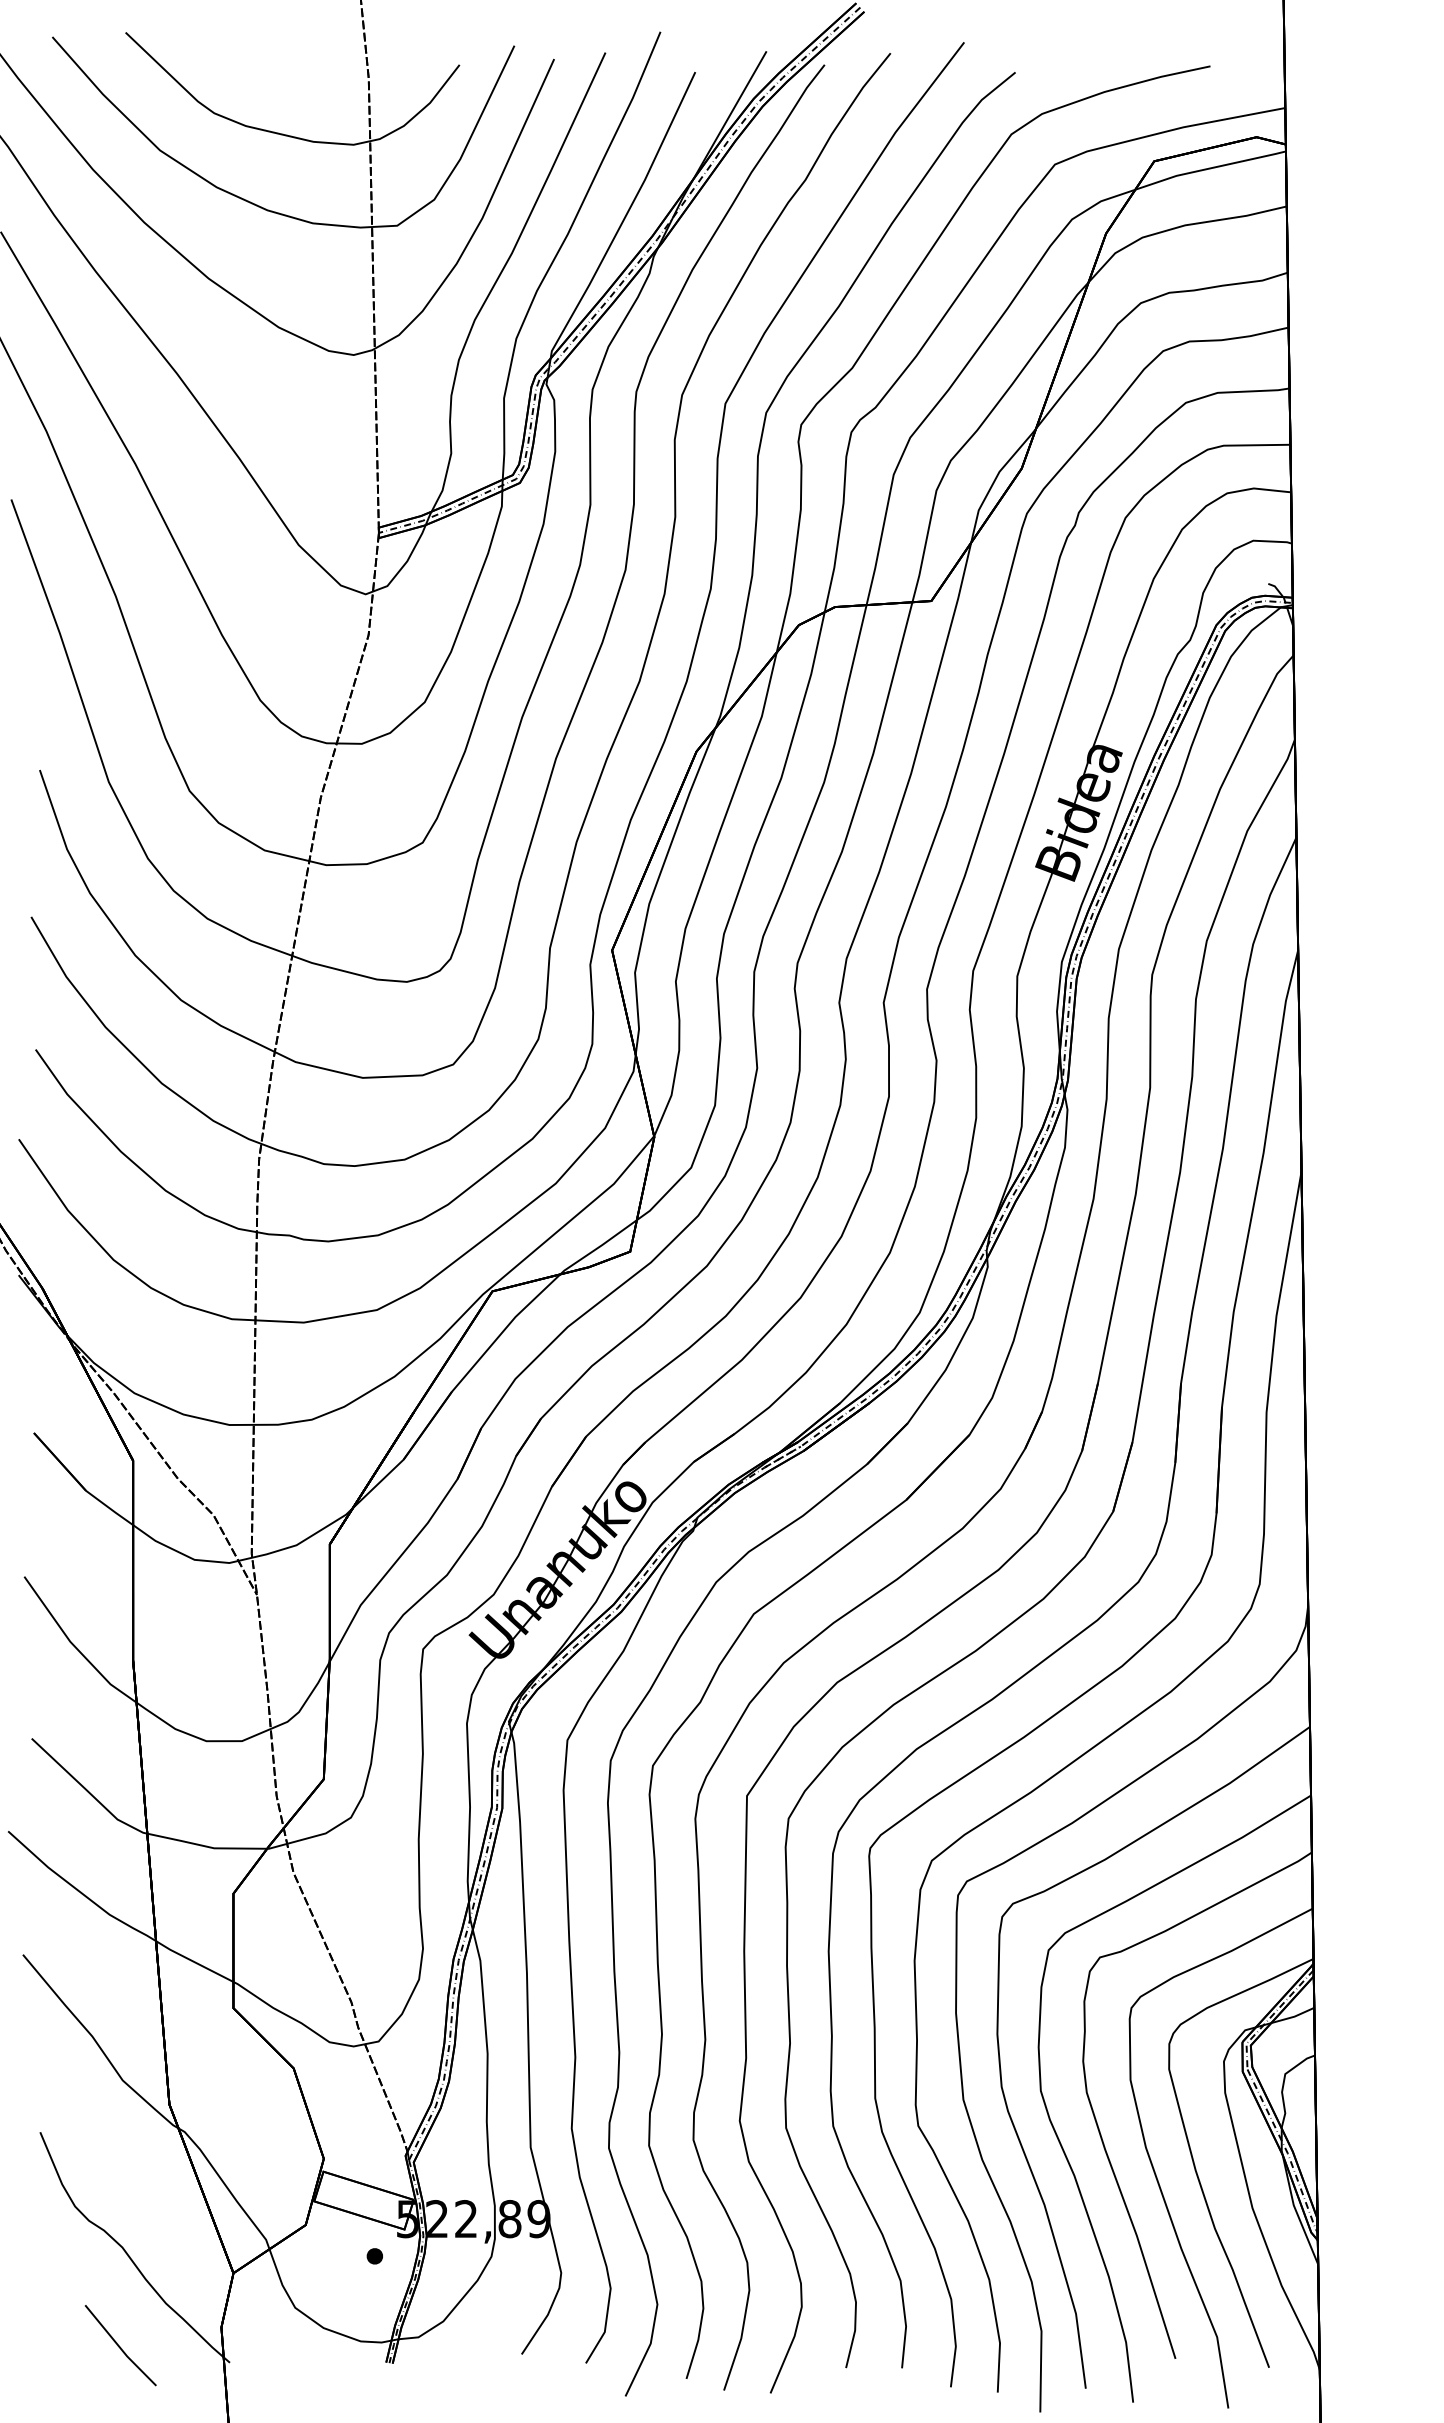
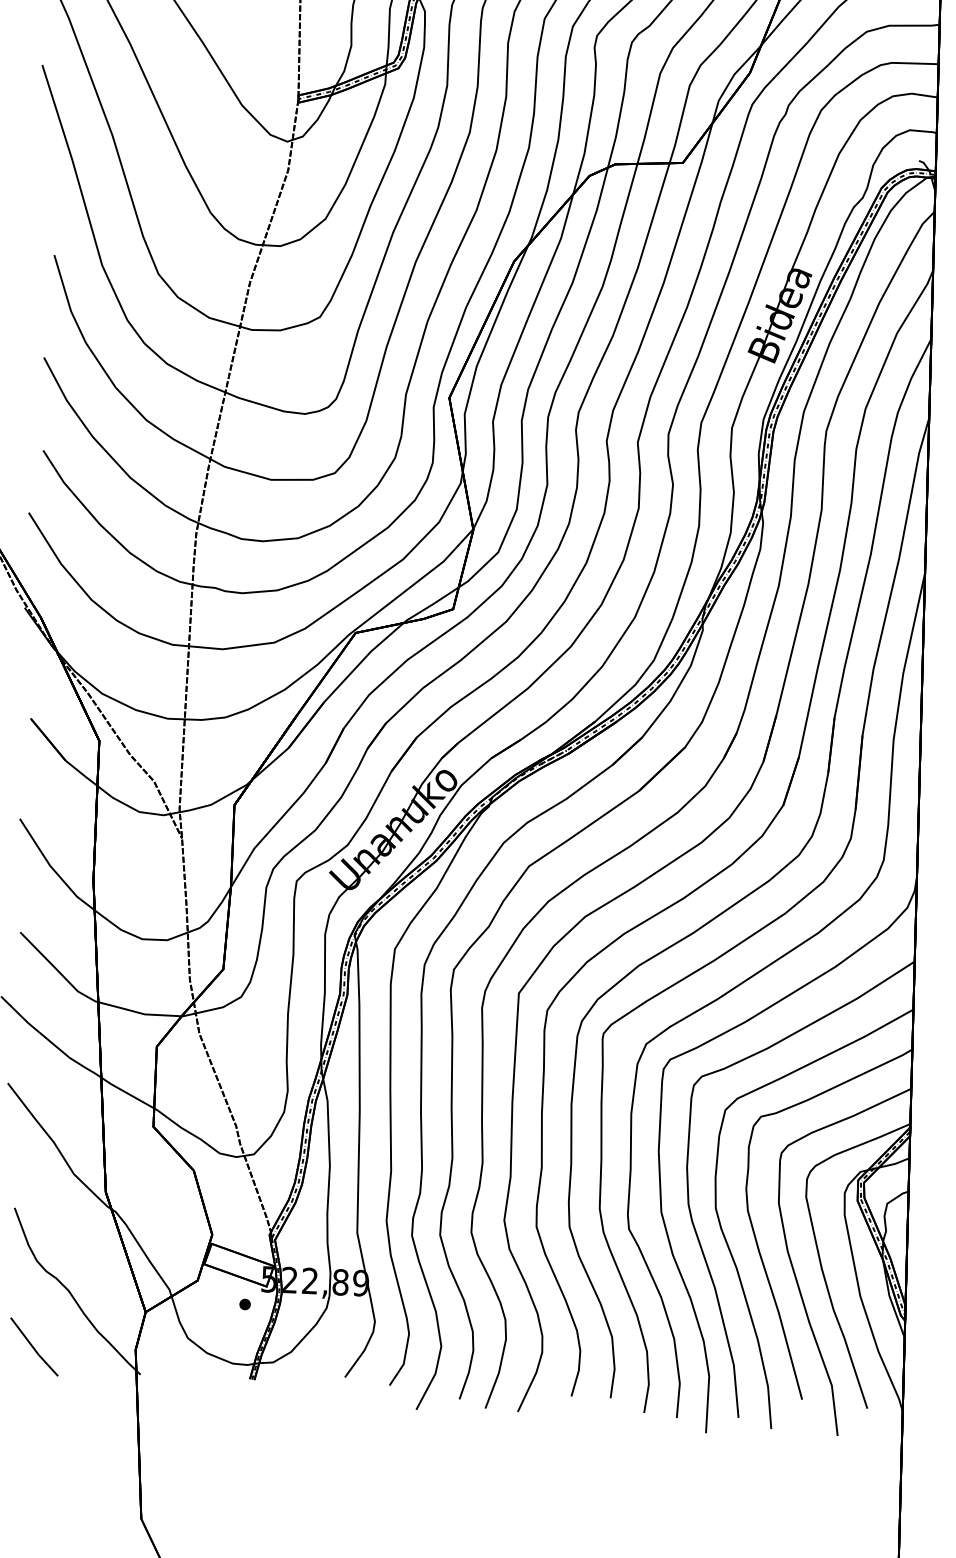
line: (119, 2345) -> (33, 1346), moved

